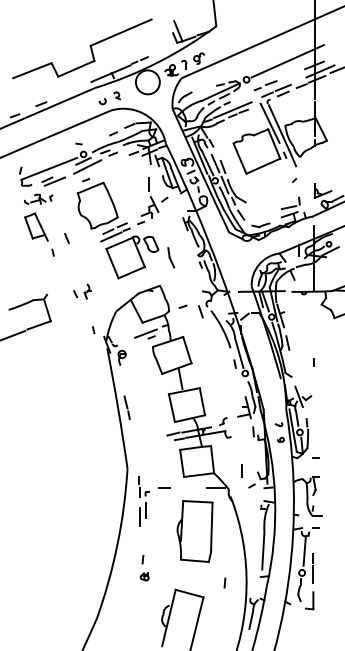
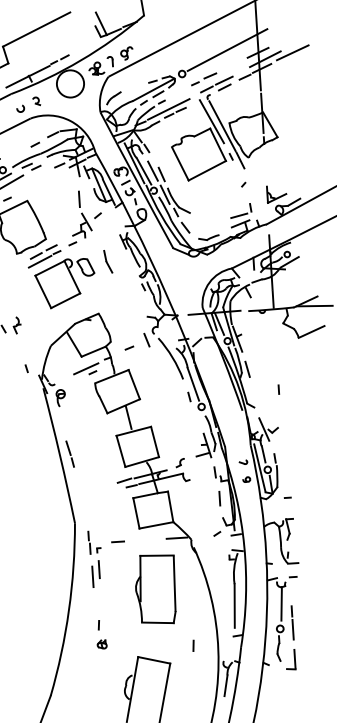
part: (171, 257) -> (108, 261), moved
line: (182, 306) -> (128, 347), moved
line: (241, 470) -> (218, 497), moved

